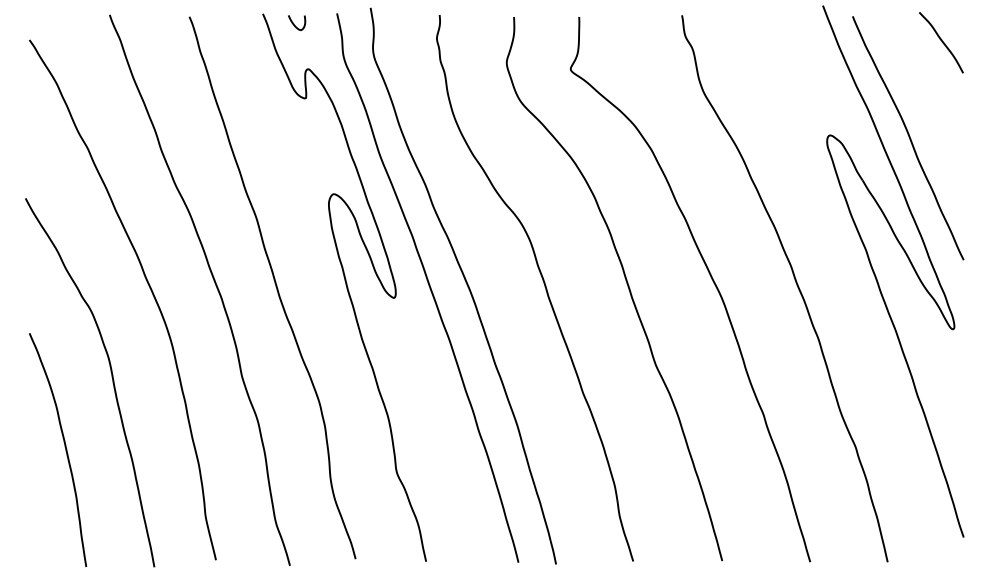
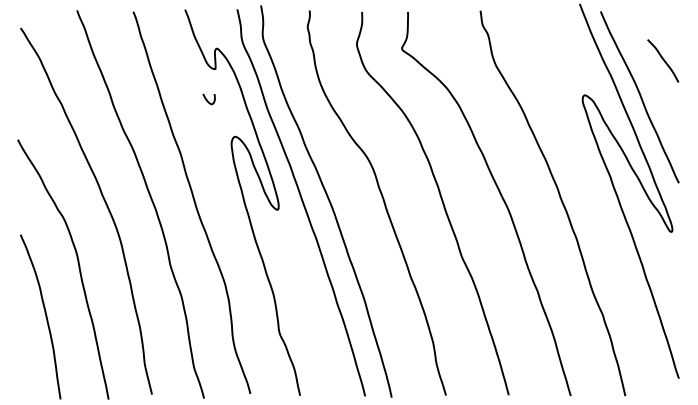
curve: (294, 23) -> (207, 99), moved
curve: (941, 41) -> (663, 60), moved

